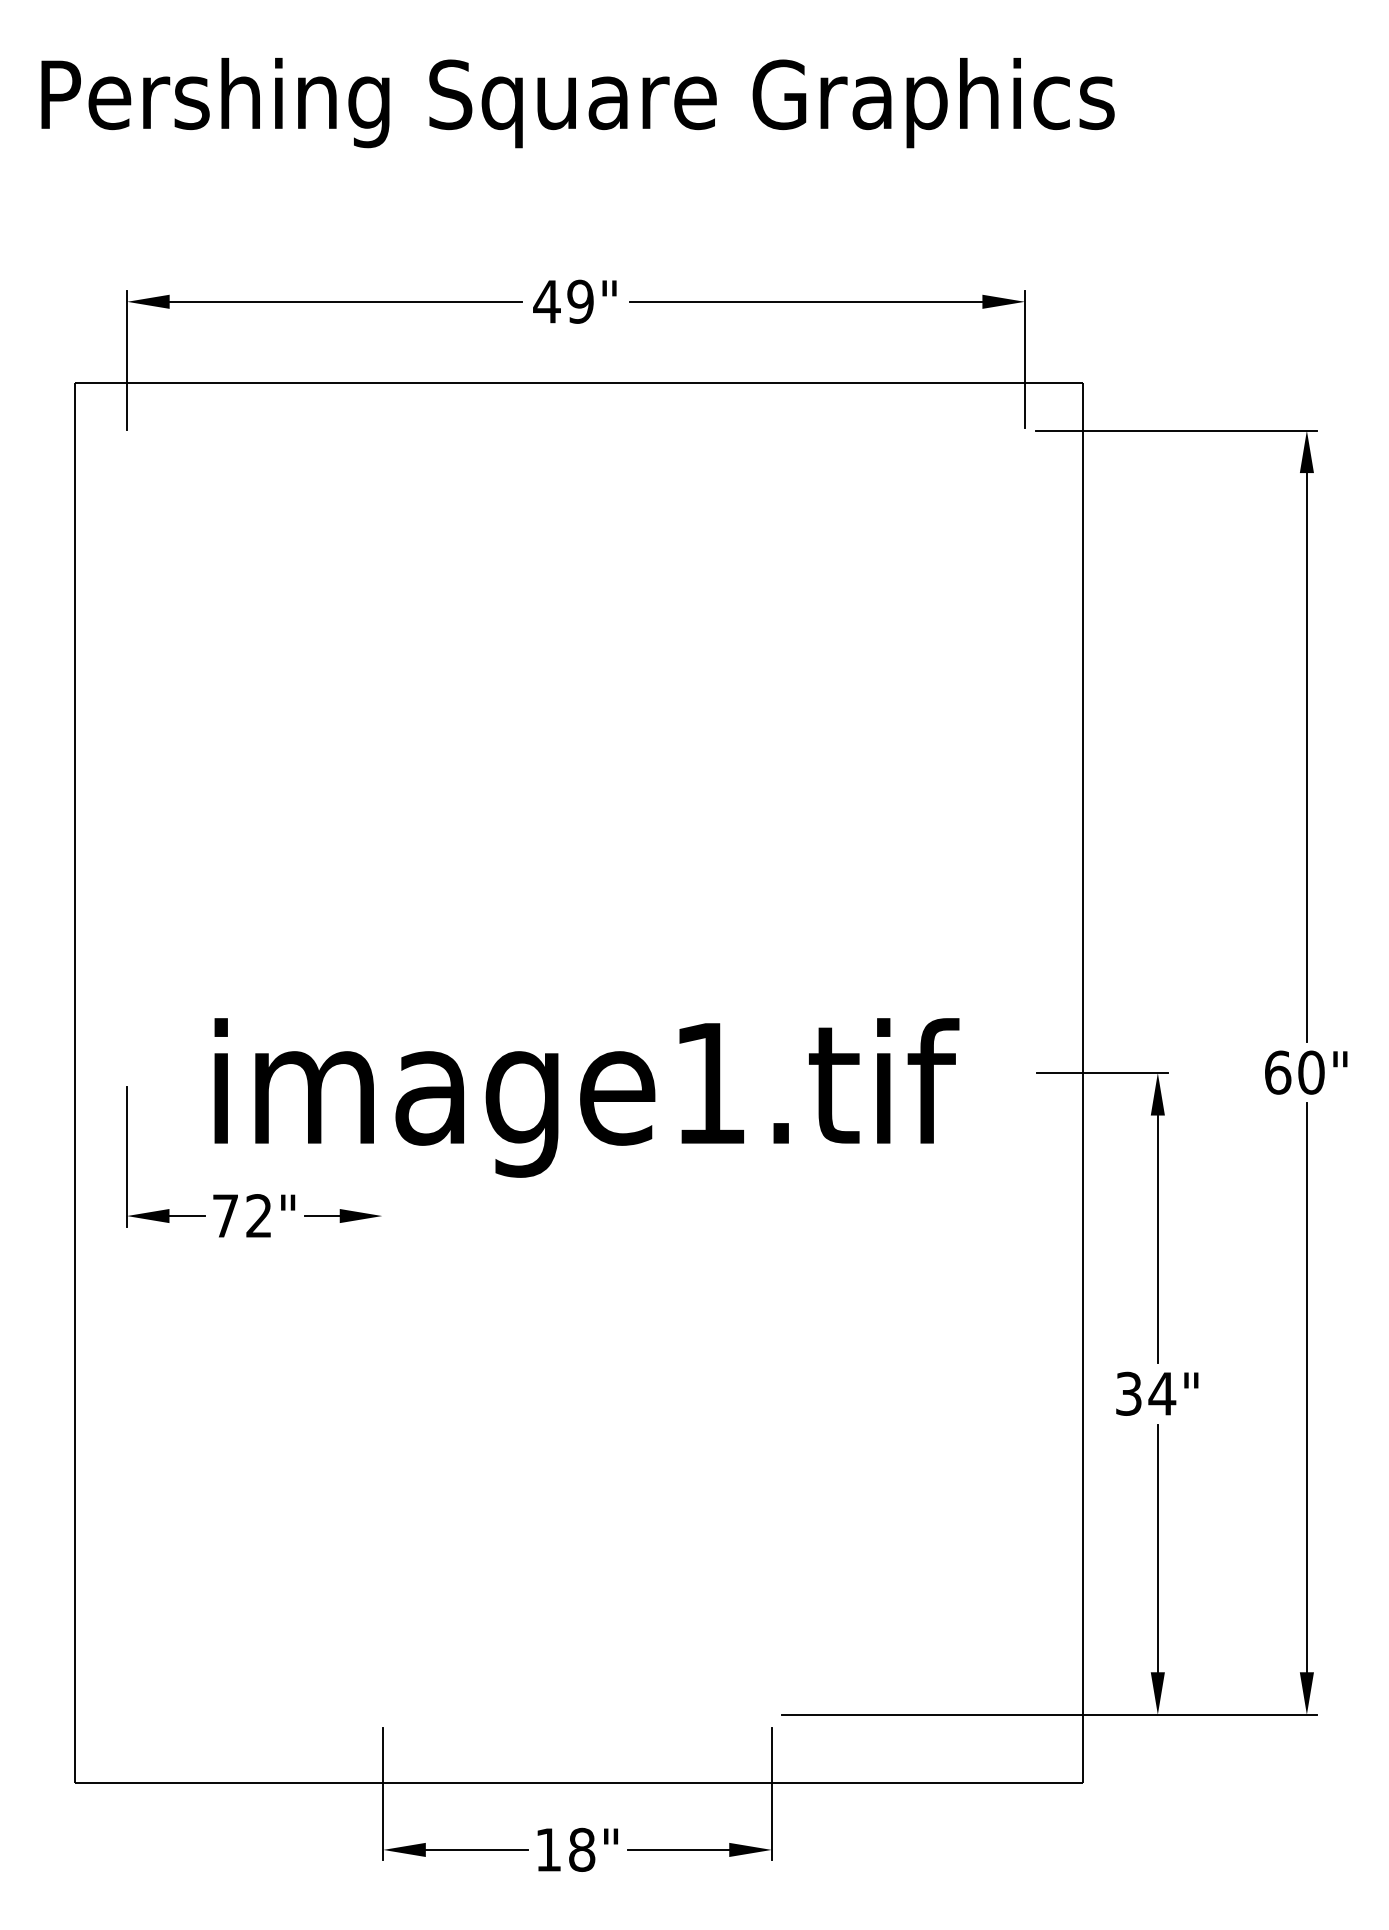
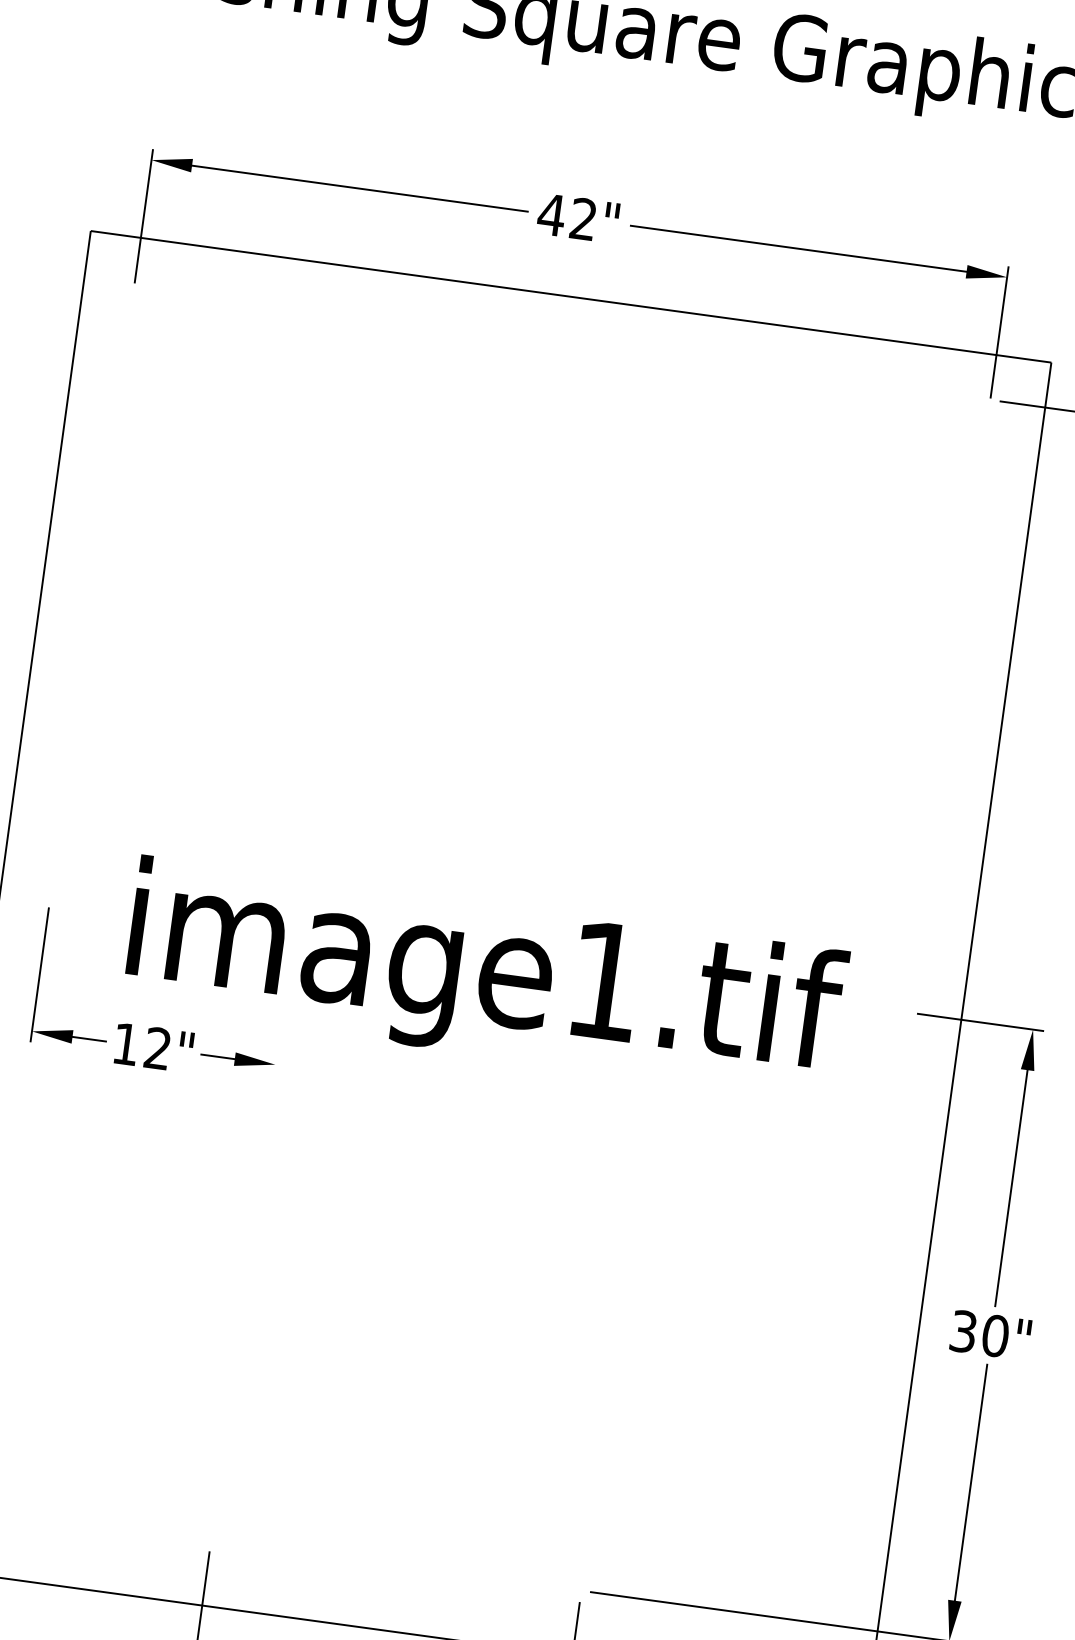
text: (580, 301) -> (583, 219), 49" -> 42"
text: (225, 1215) -> (125, 1043), 72" -> 12"
text: (1162, 1393) -> (995, 1335), 34" -> 30"

